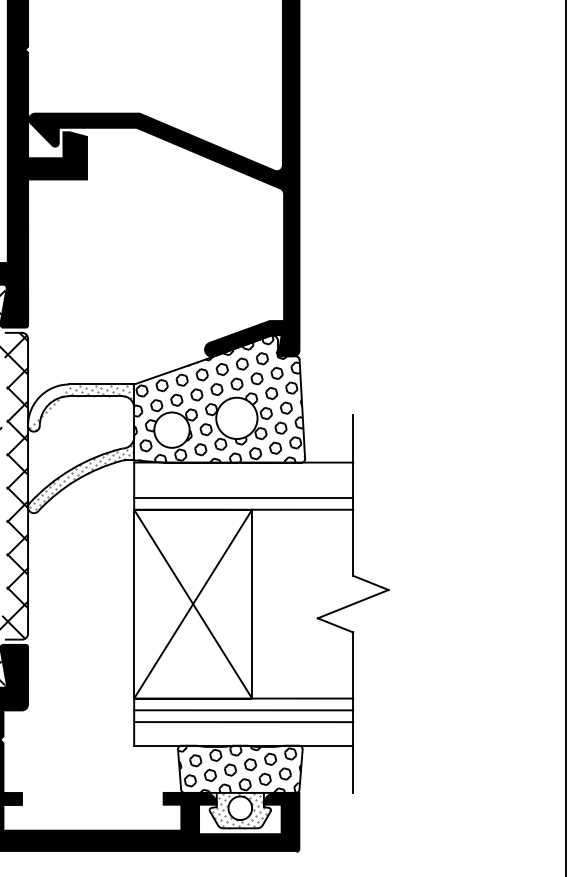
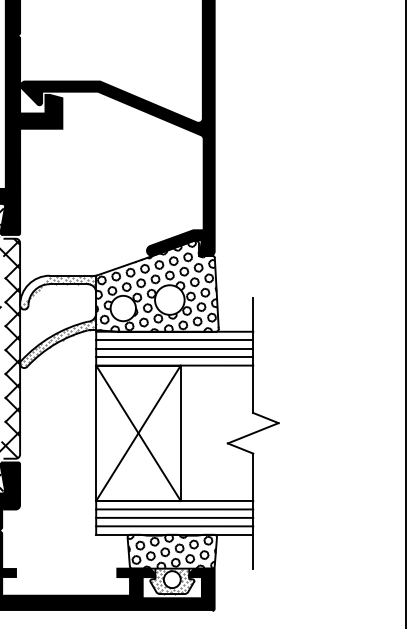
line: (243, 474) -> (174, 340), added
line: (243, 485) -> (174, 348), added
line: (243, 734) -> (174, 526), added

